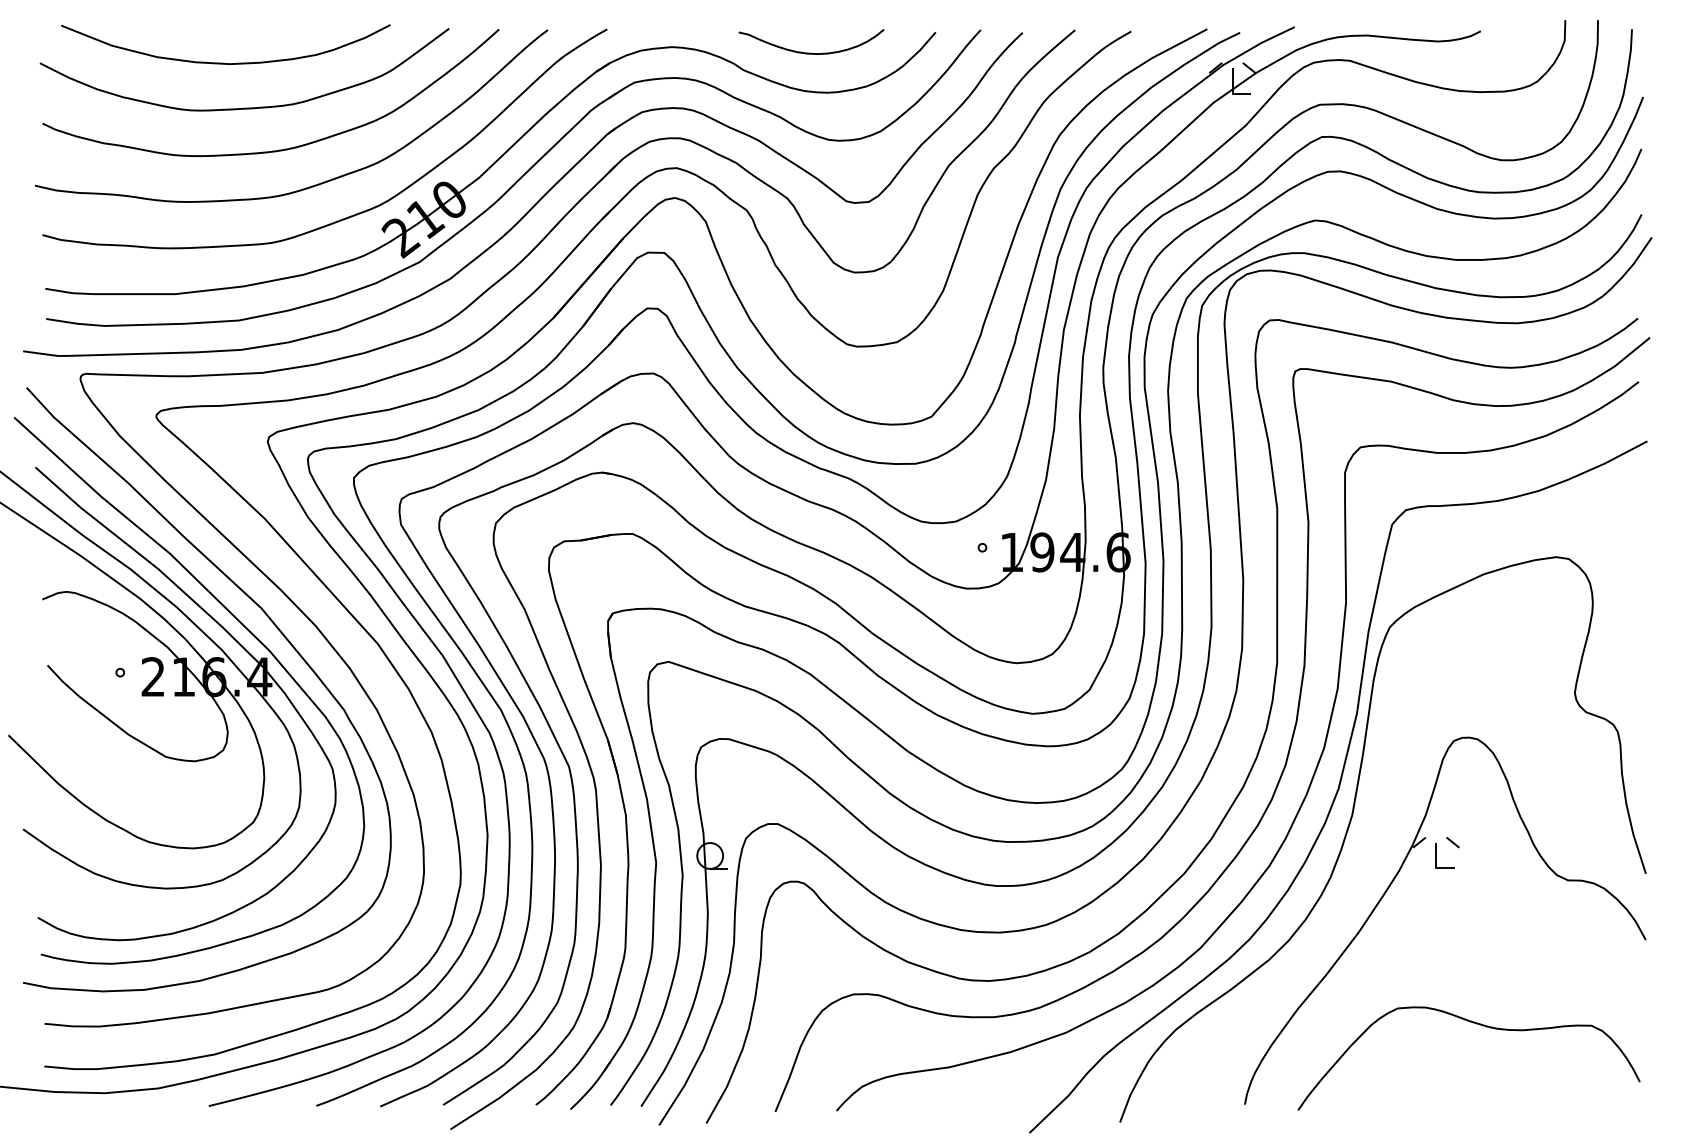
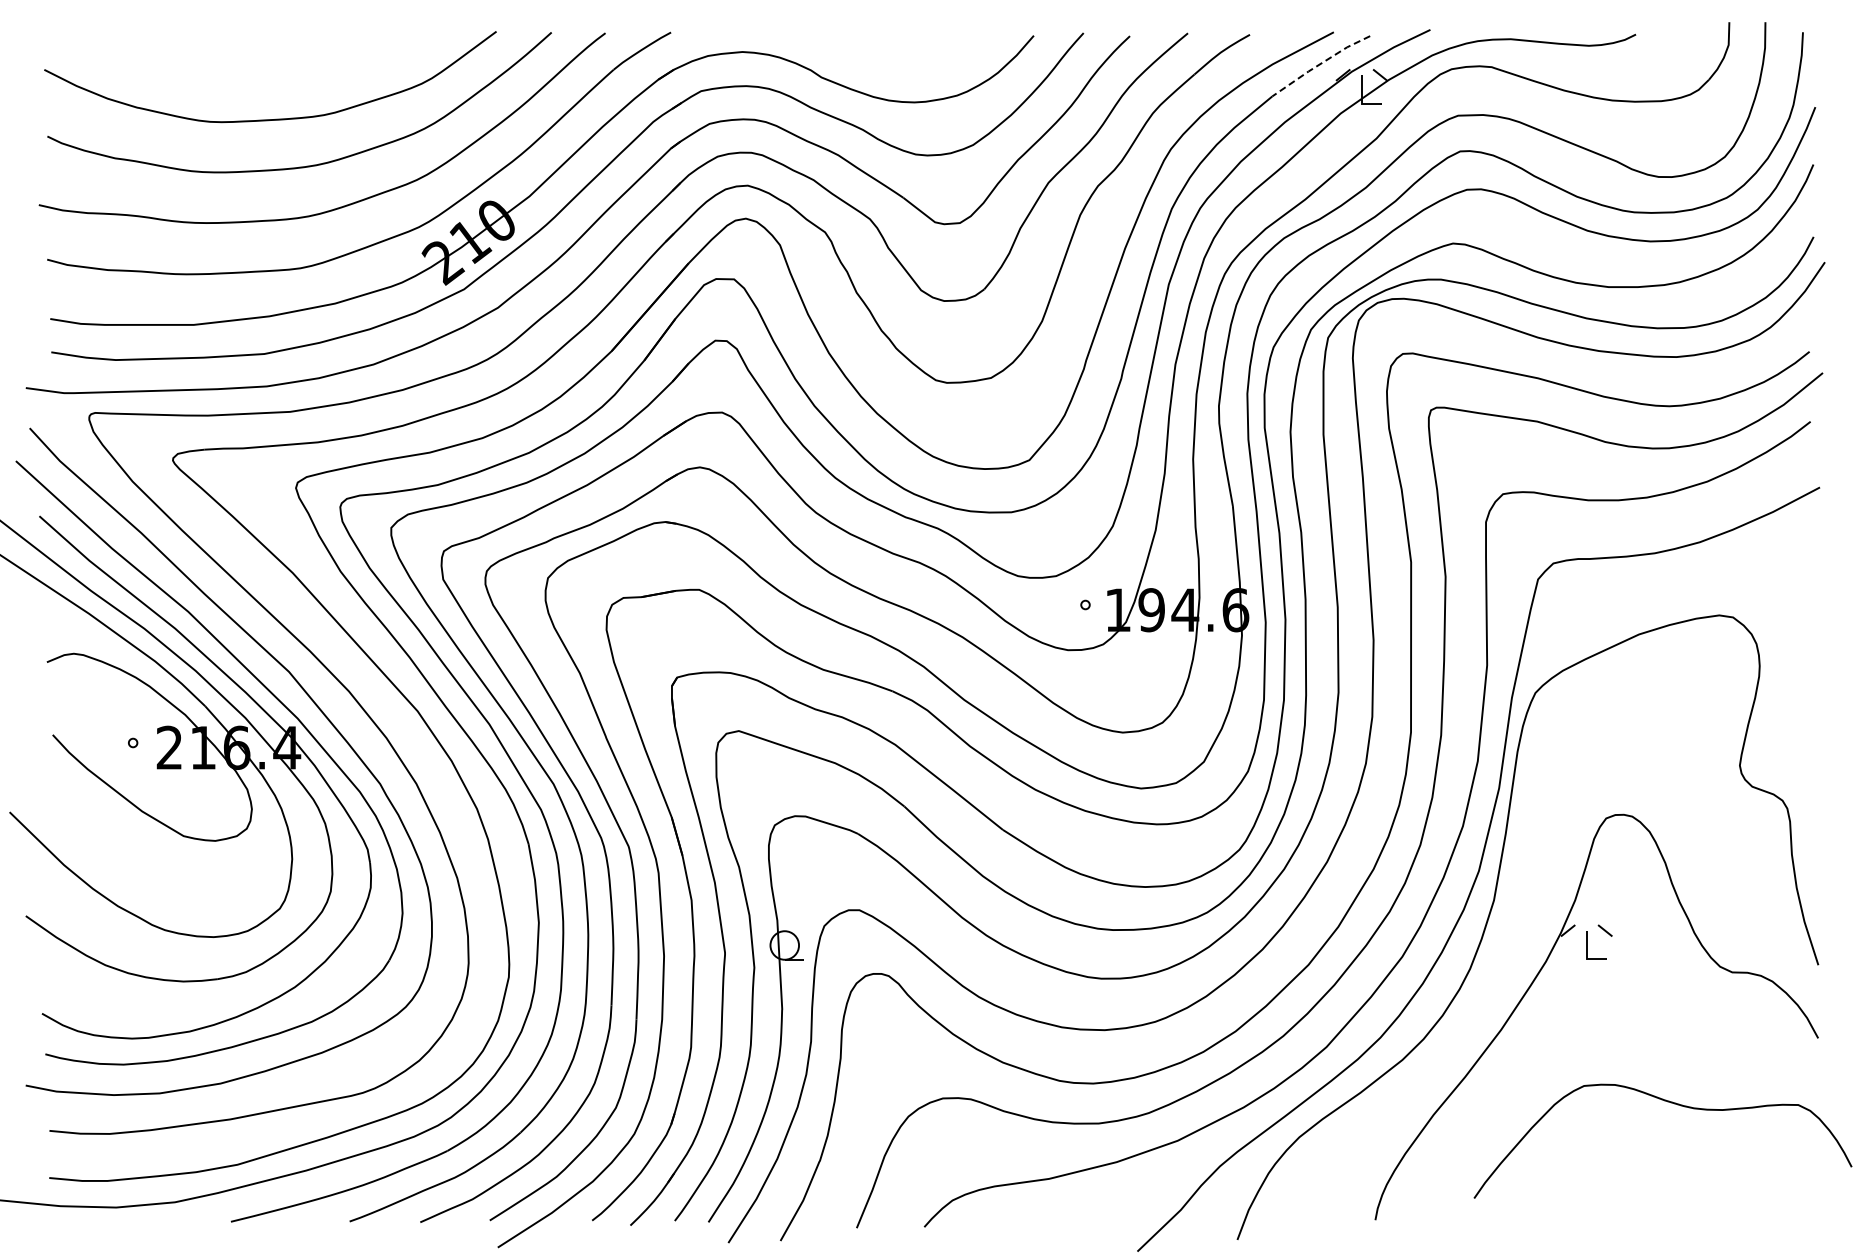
curve: (811, 52) -> (896, 58), removed
line: (1195, 58) -> (1320, 64), solid -> dashed
curve: (225, 62) -> (249, 69), removed
curve: (1479, 1025) -> (1674, 1104), moved

